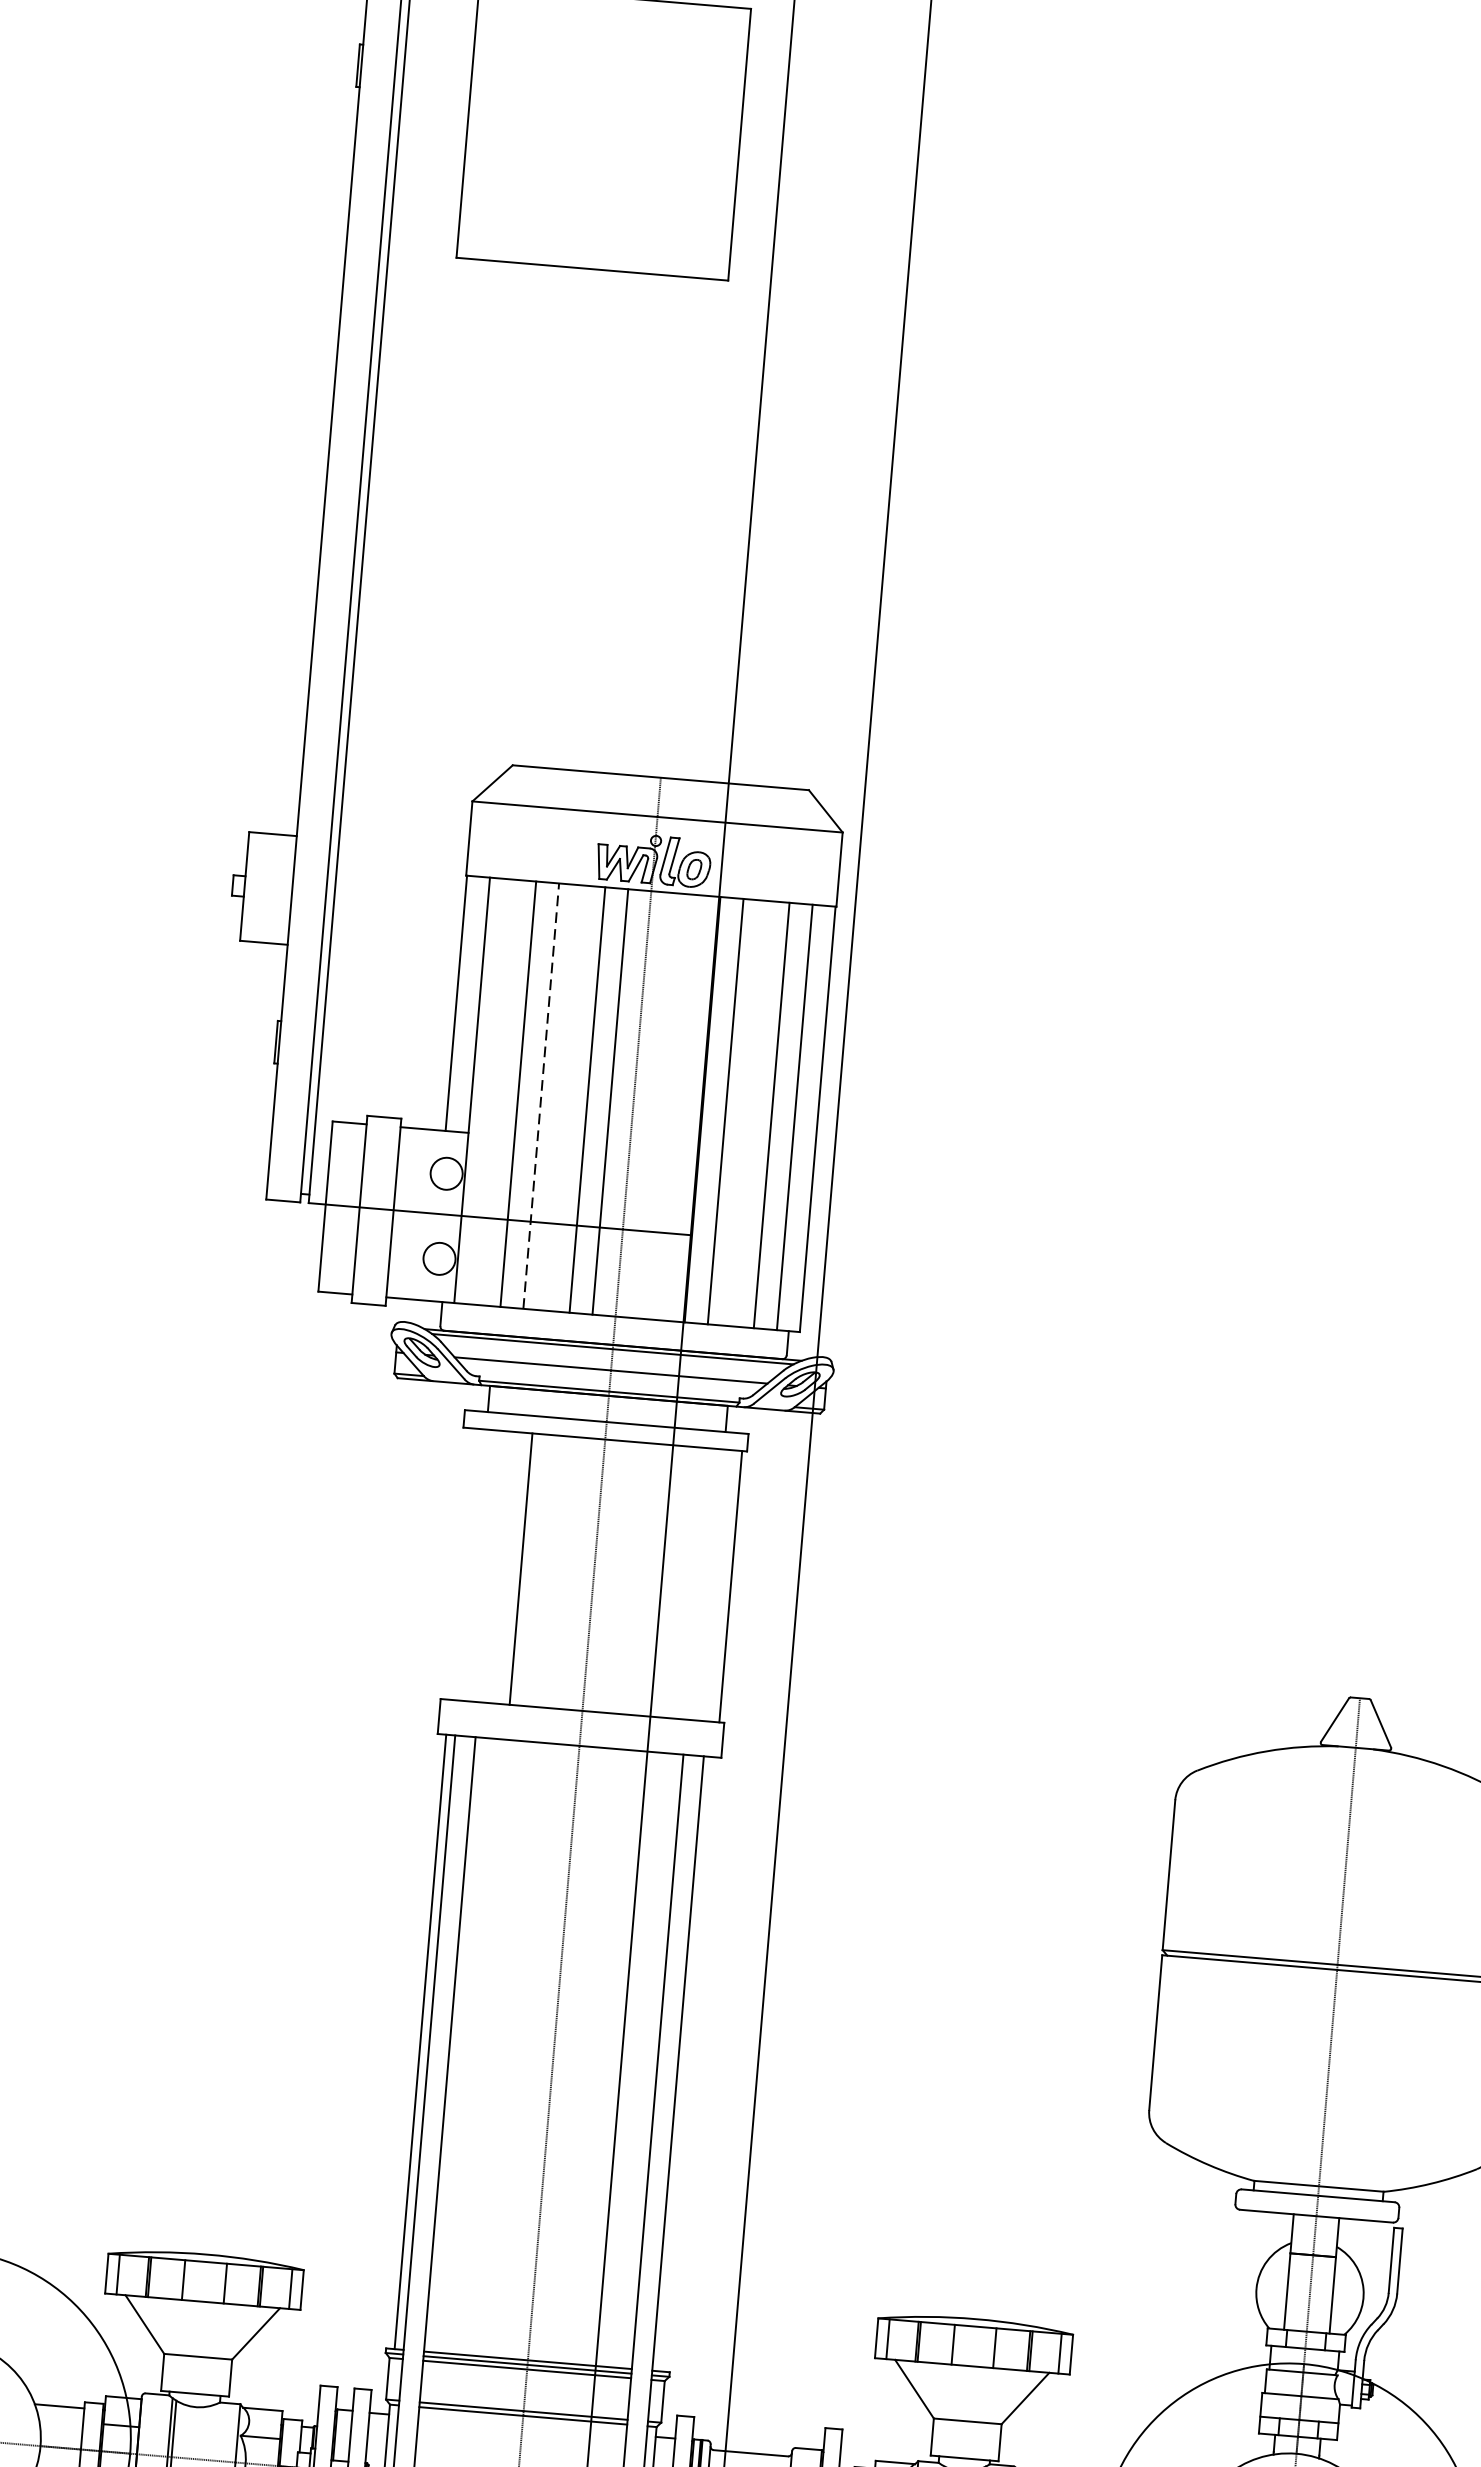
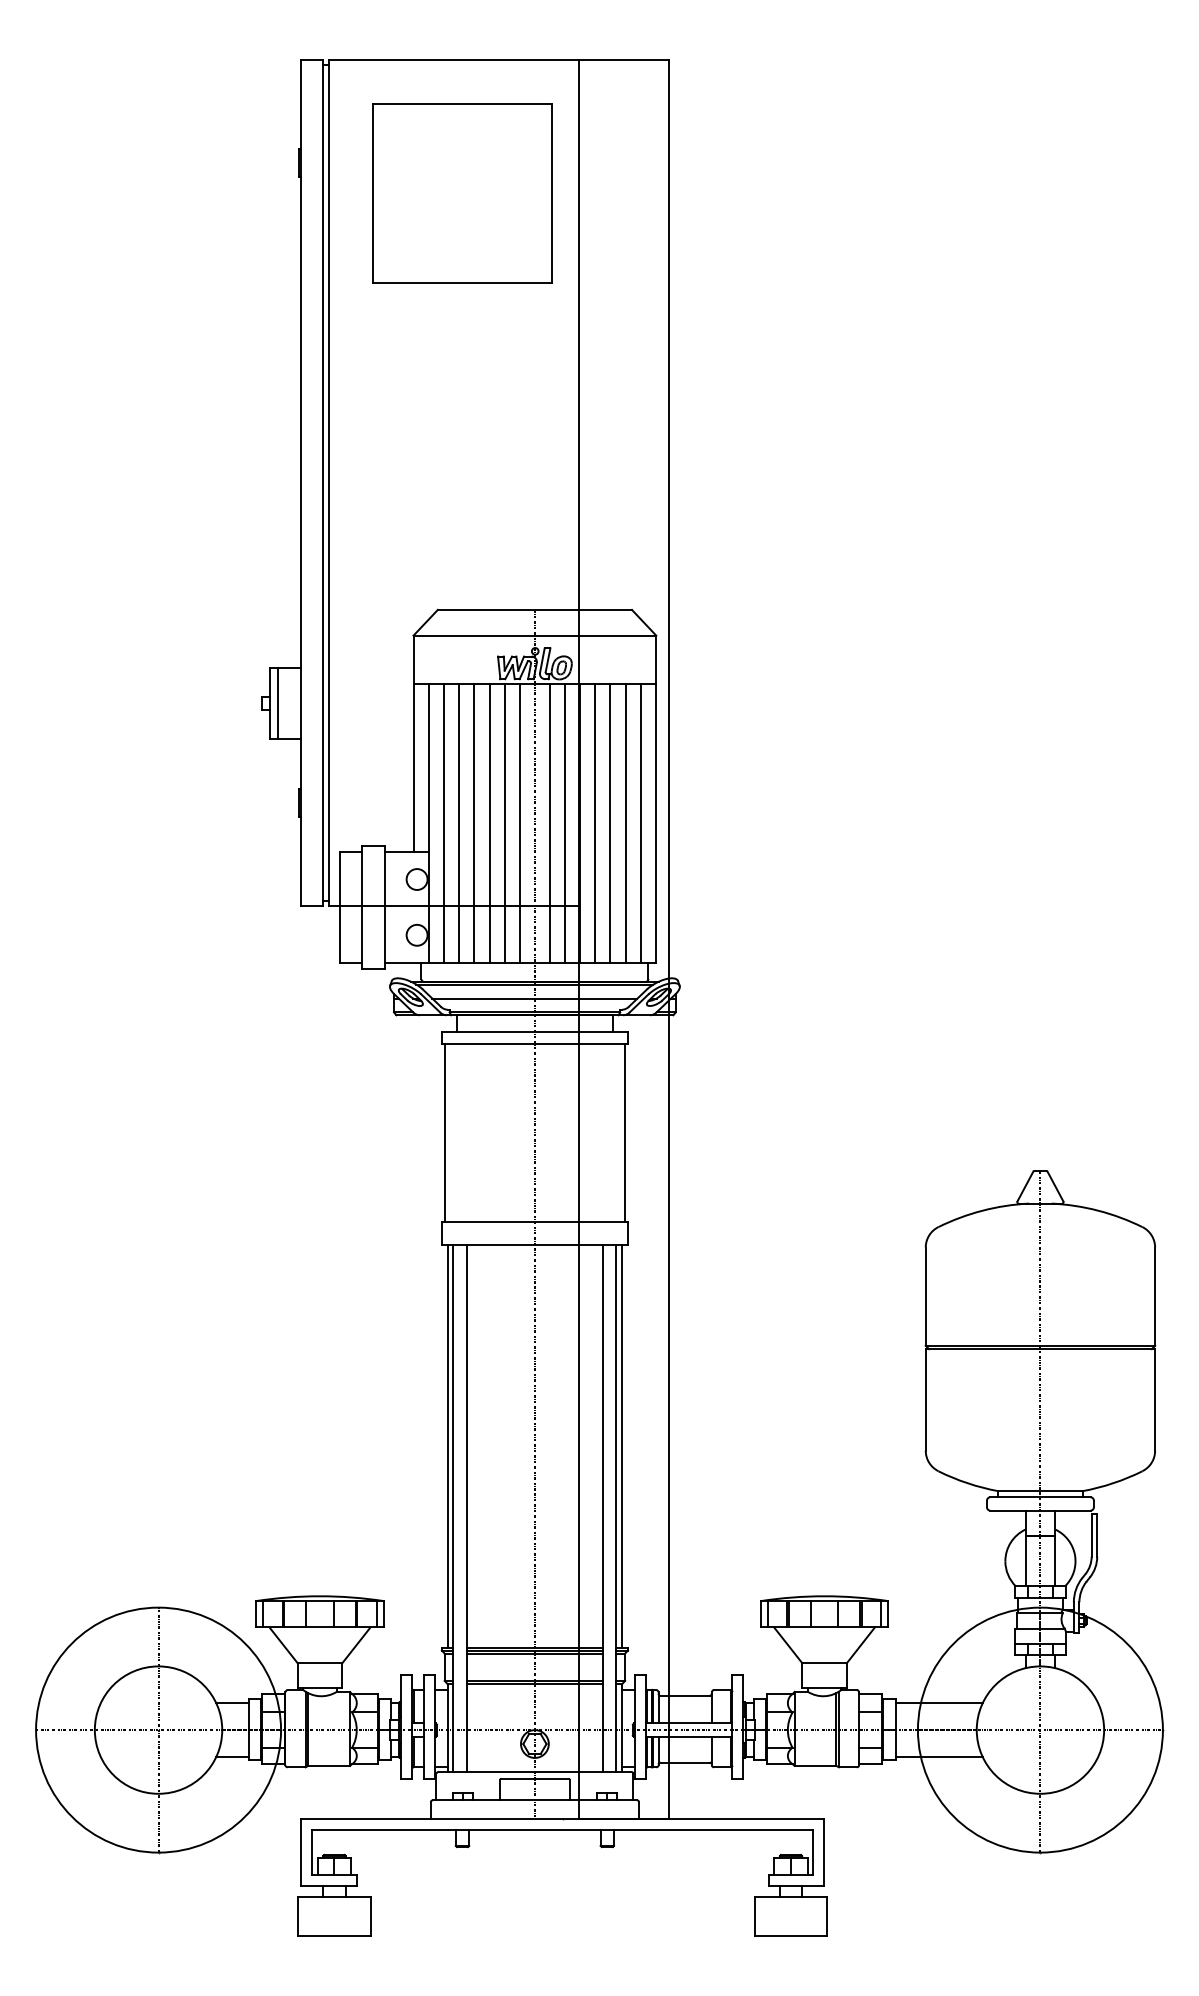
line: (256, 887) -> (277, 703), added
line: (495, 1091) -> (444, 823), added
line: (541, 1095) -> (474, 823), dashed -> solid
line: (564, 1097) -> (489, 823), added
line: (657, 1105) -> (550, 823), added
line: (680, 1107) -> (565, 823), added
line: (748, 1113) -> (610, 823), added
line: (521, 1568) -> (445, 1132), moved
line: (687, 2063) -> (622, 1445), added

